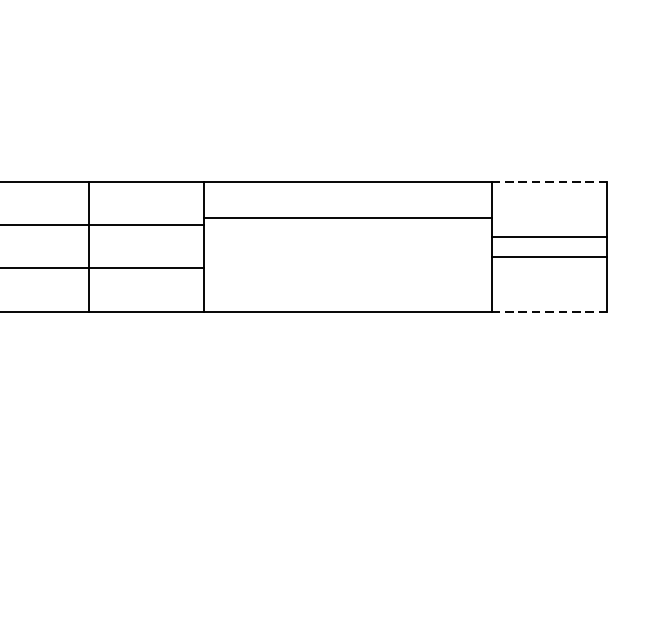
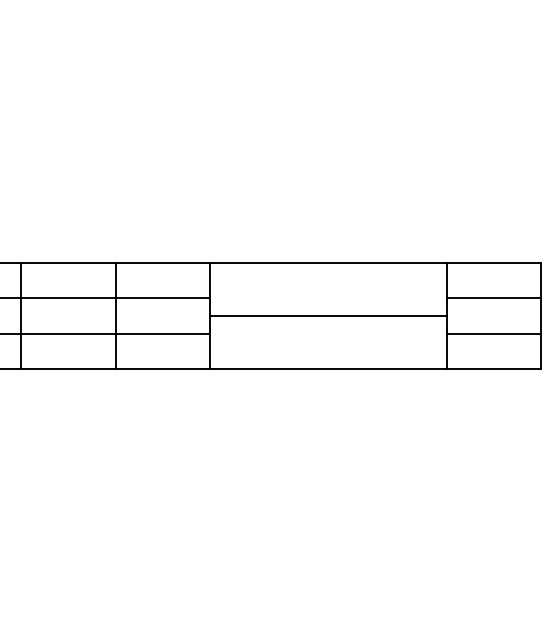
line: (549, 181) -> (494, 262), dashed -> solid
line: (347, 218) -> (328, 316), moved
line: (548, 236) -> (493, 333), moved
line: (548, 257) -> (493, 298), moved
line: (549, 312) -> (494, 369), dashed -> solid

